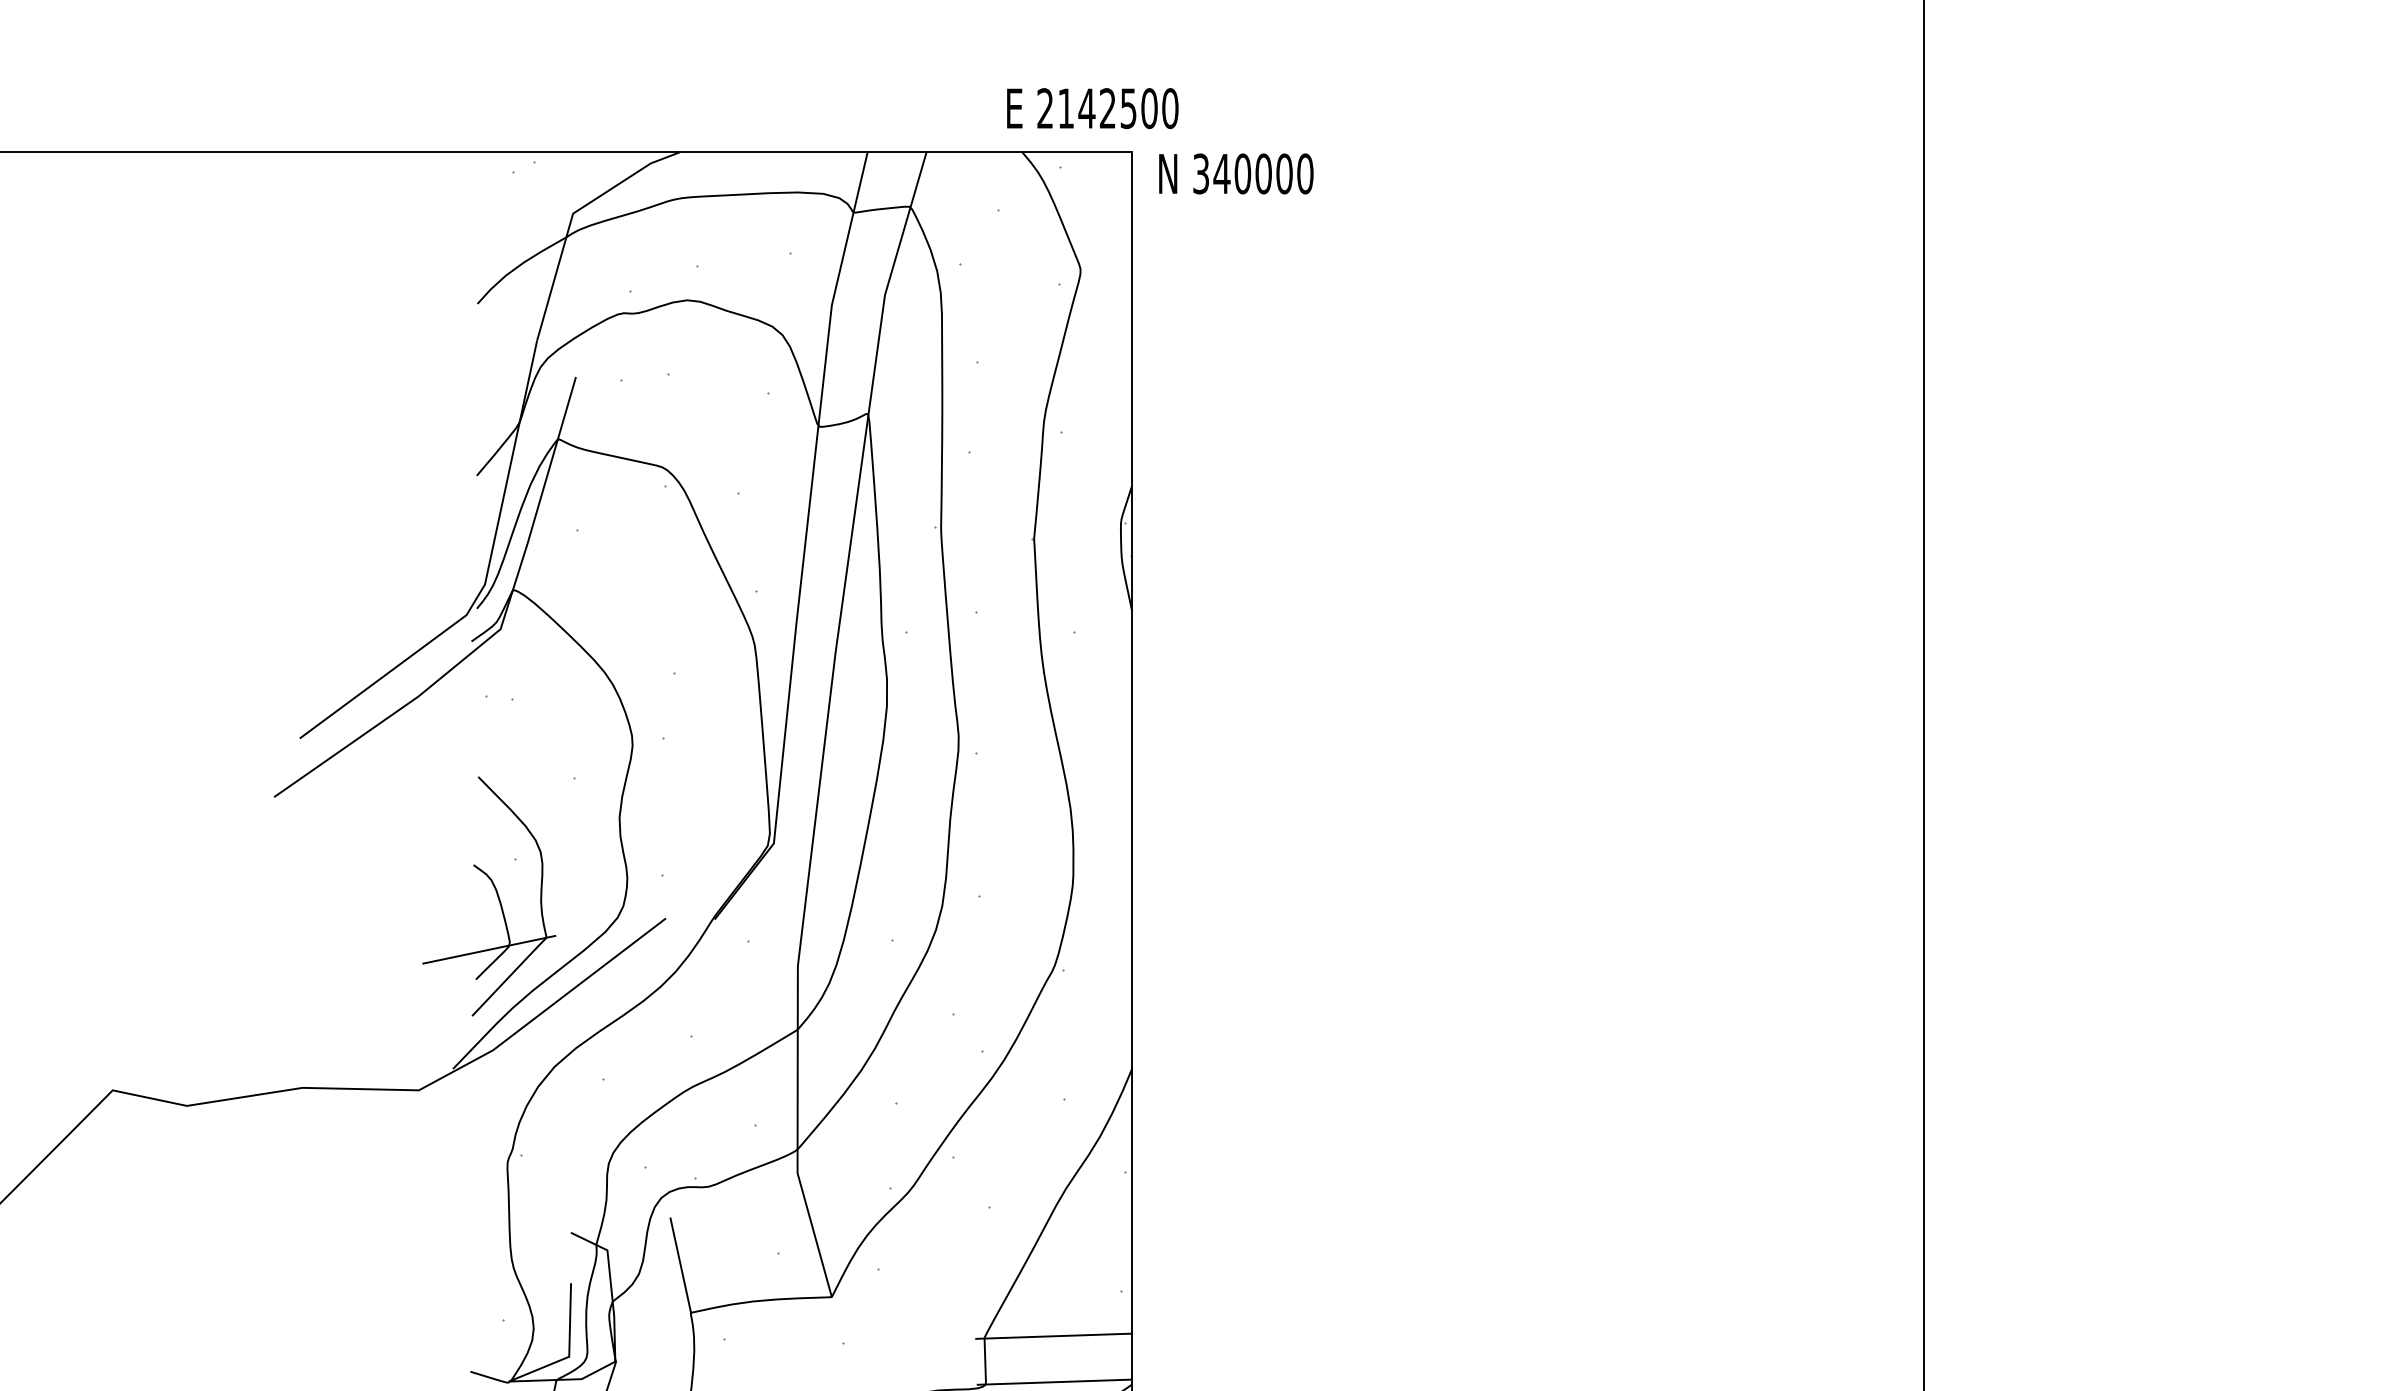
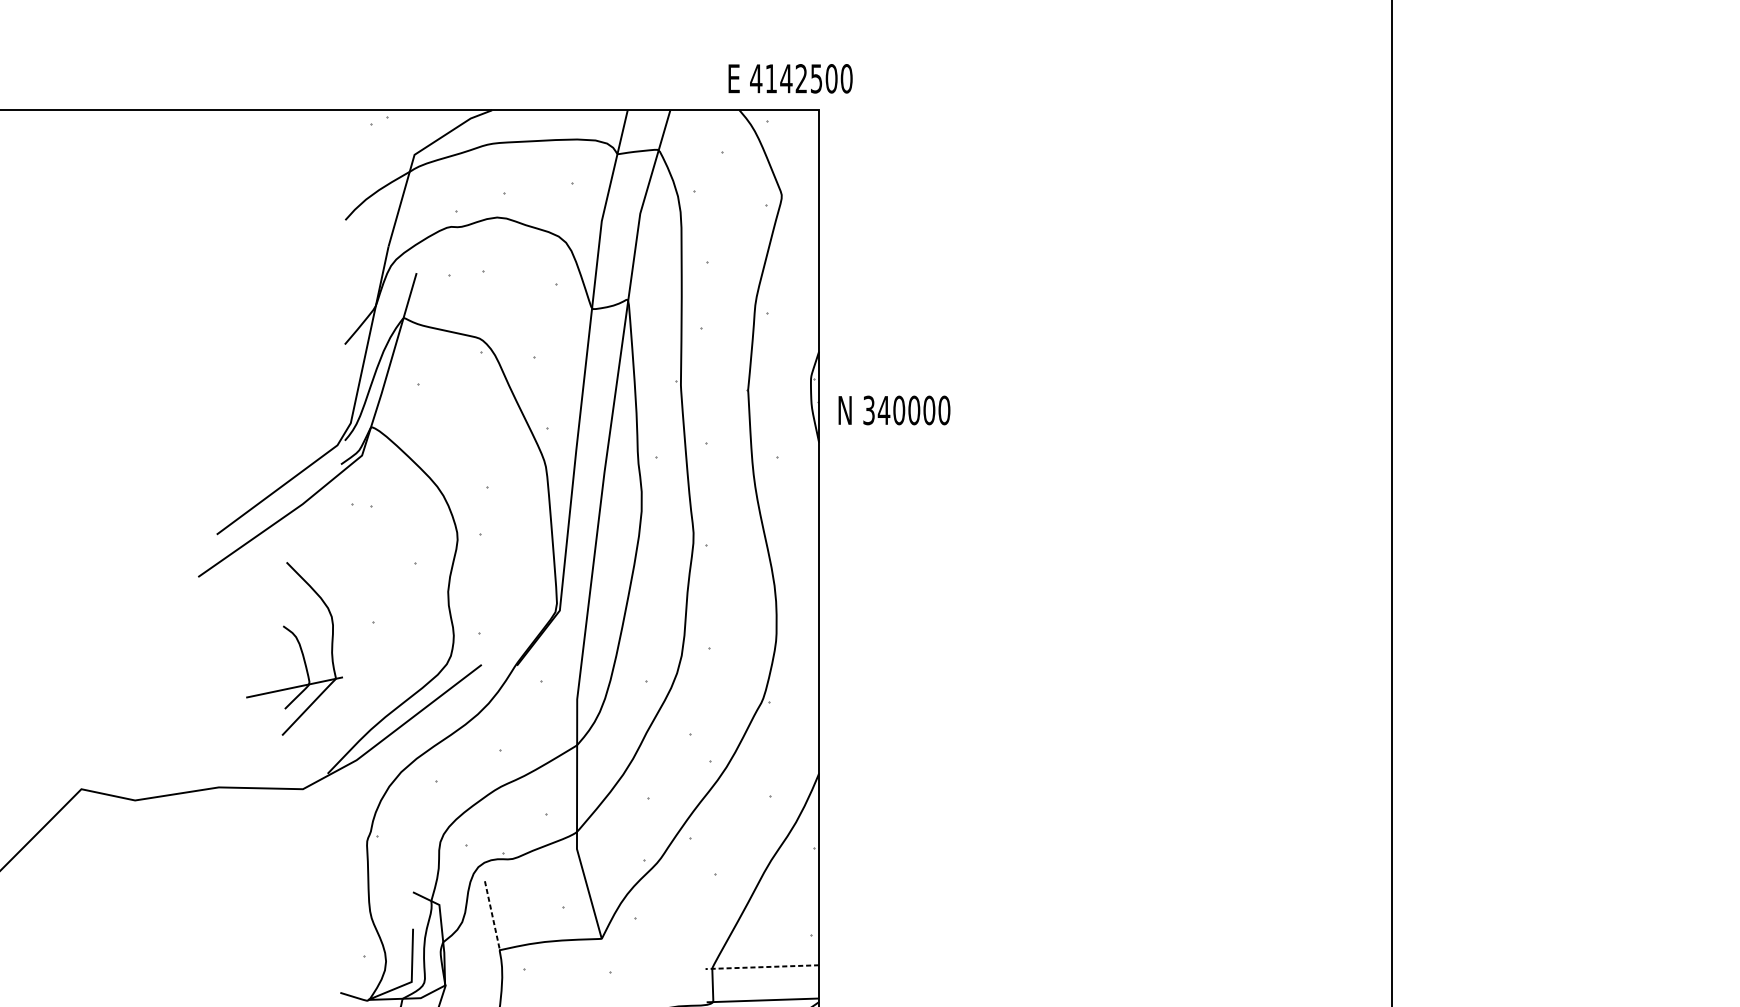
text: (1044, 108) -> (755, 78), 2142500 -> 4142500
text: (1236, 173) -> (894, 410), moved
part: (496, 894) -> (299, 647), moved
line: (680, 1266) -> (492, 916), solid -> dashed
line: (1053, 1336) -> (762, 967), solid -> dashed

